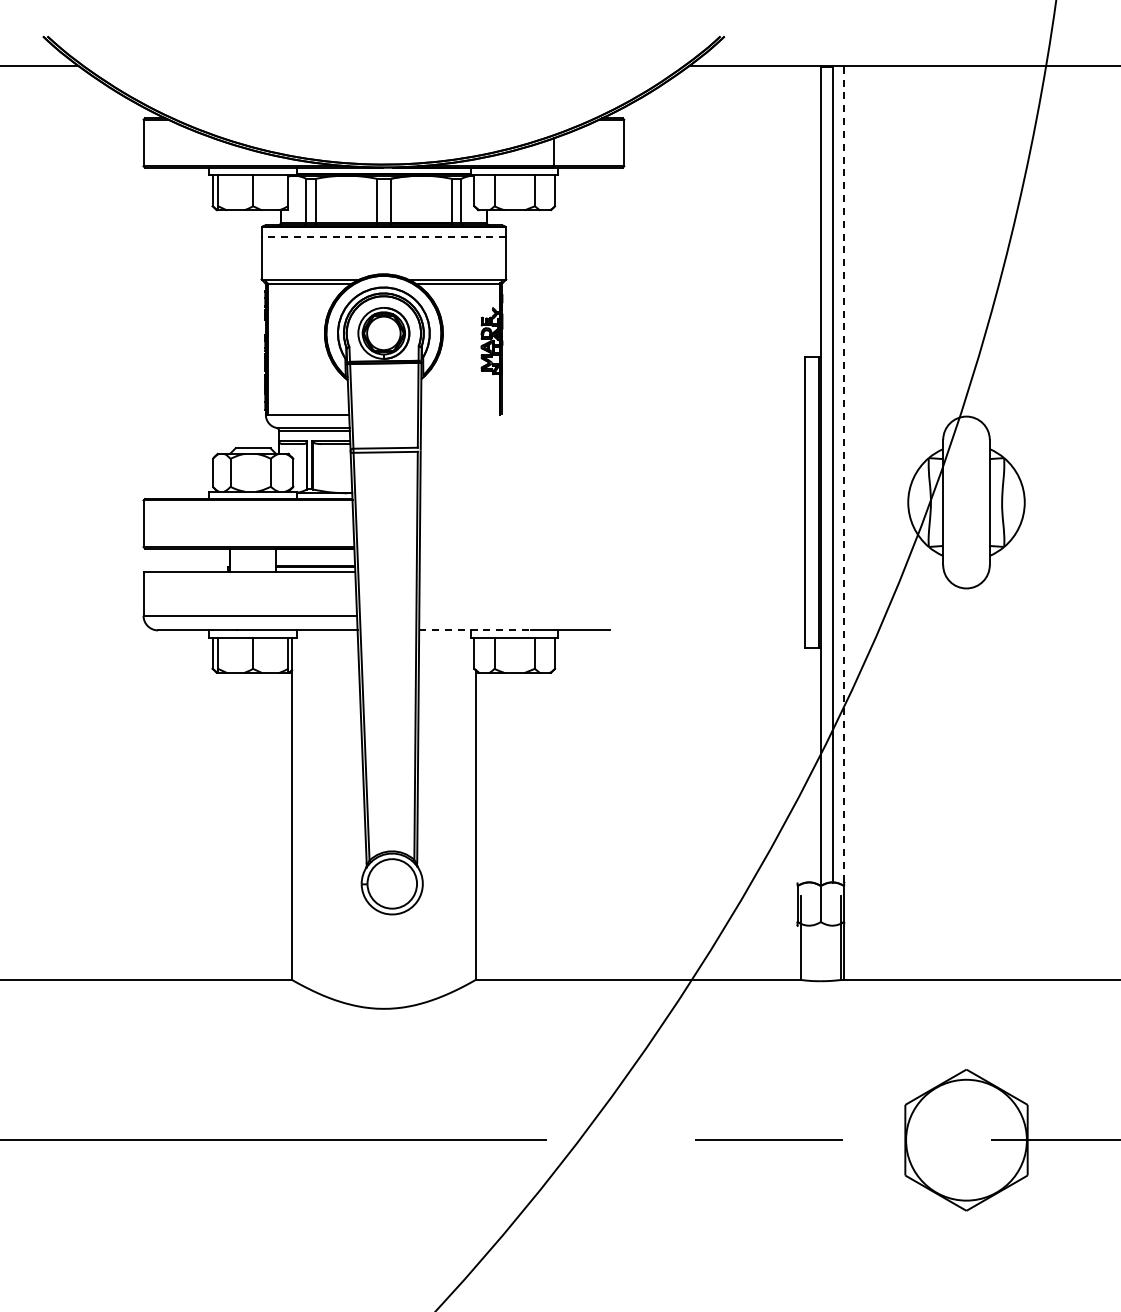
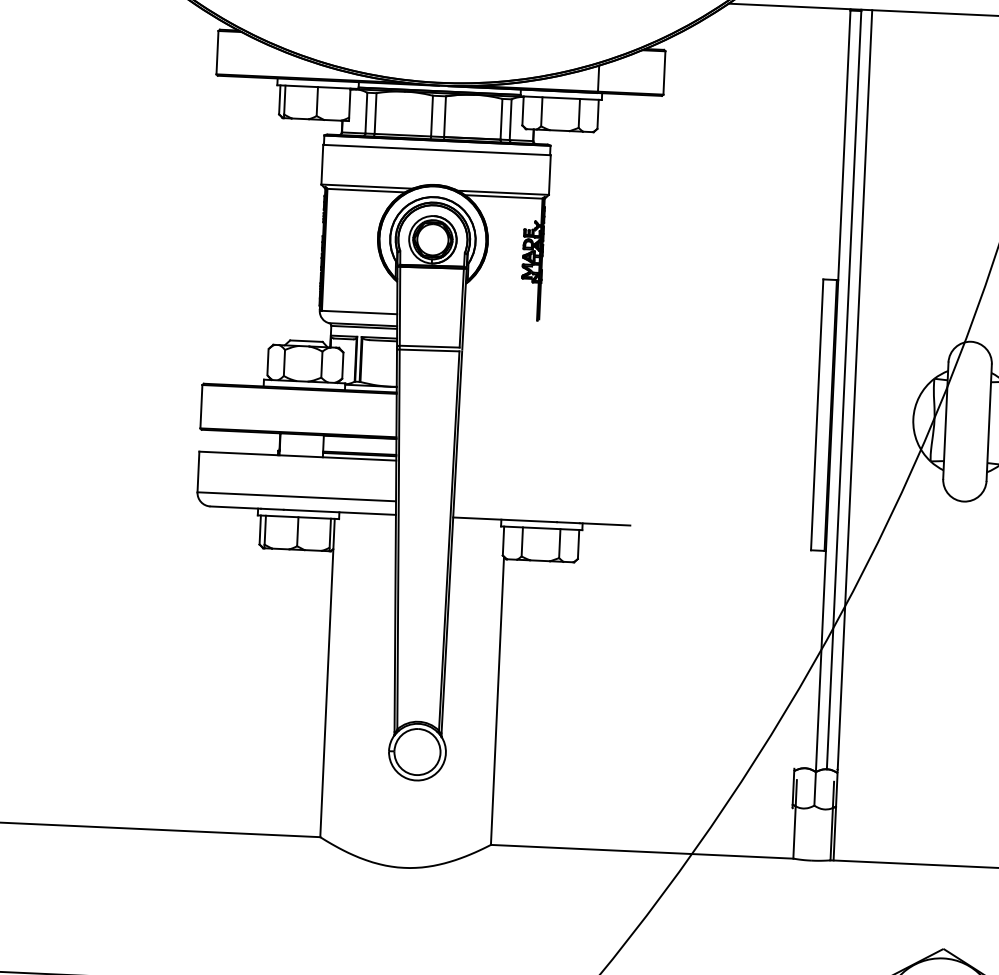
line: (383, 236) -> (436, 149), dashed -> solid
line: (844, 473) -> (855, 389), dashed -> solid
line: (475, 630) -> (505, 519), dashed -> solid

